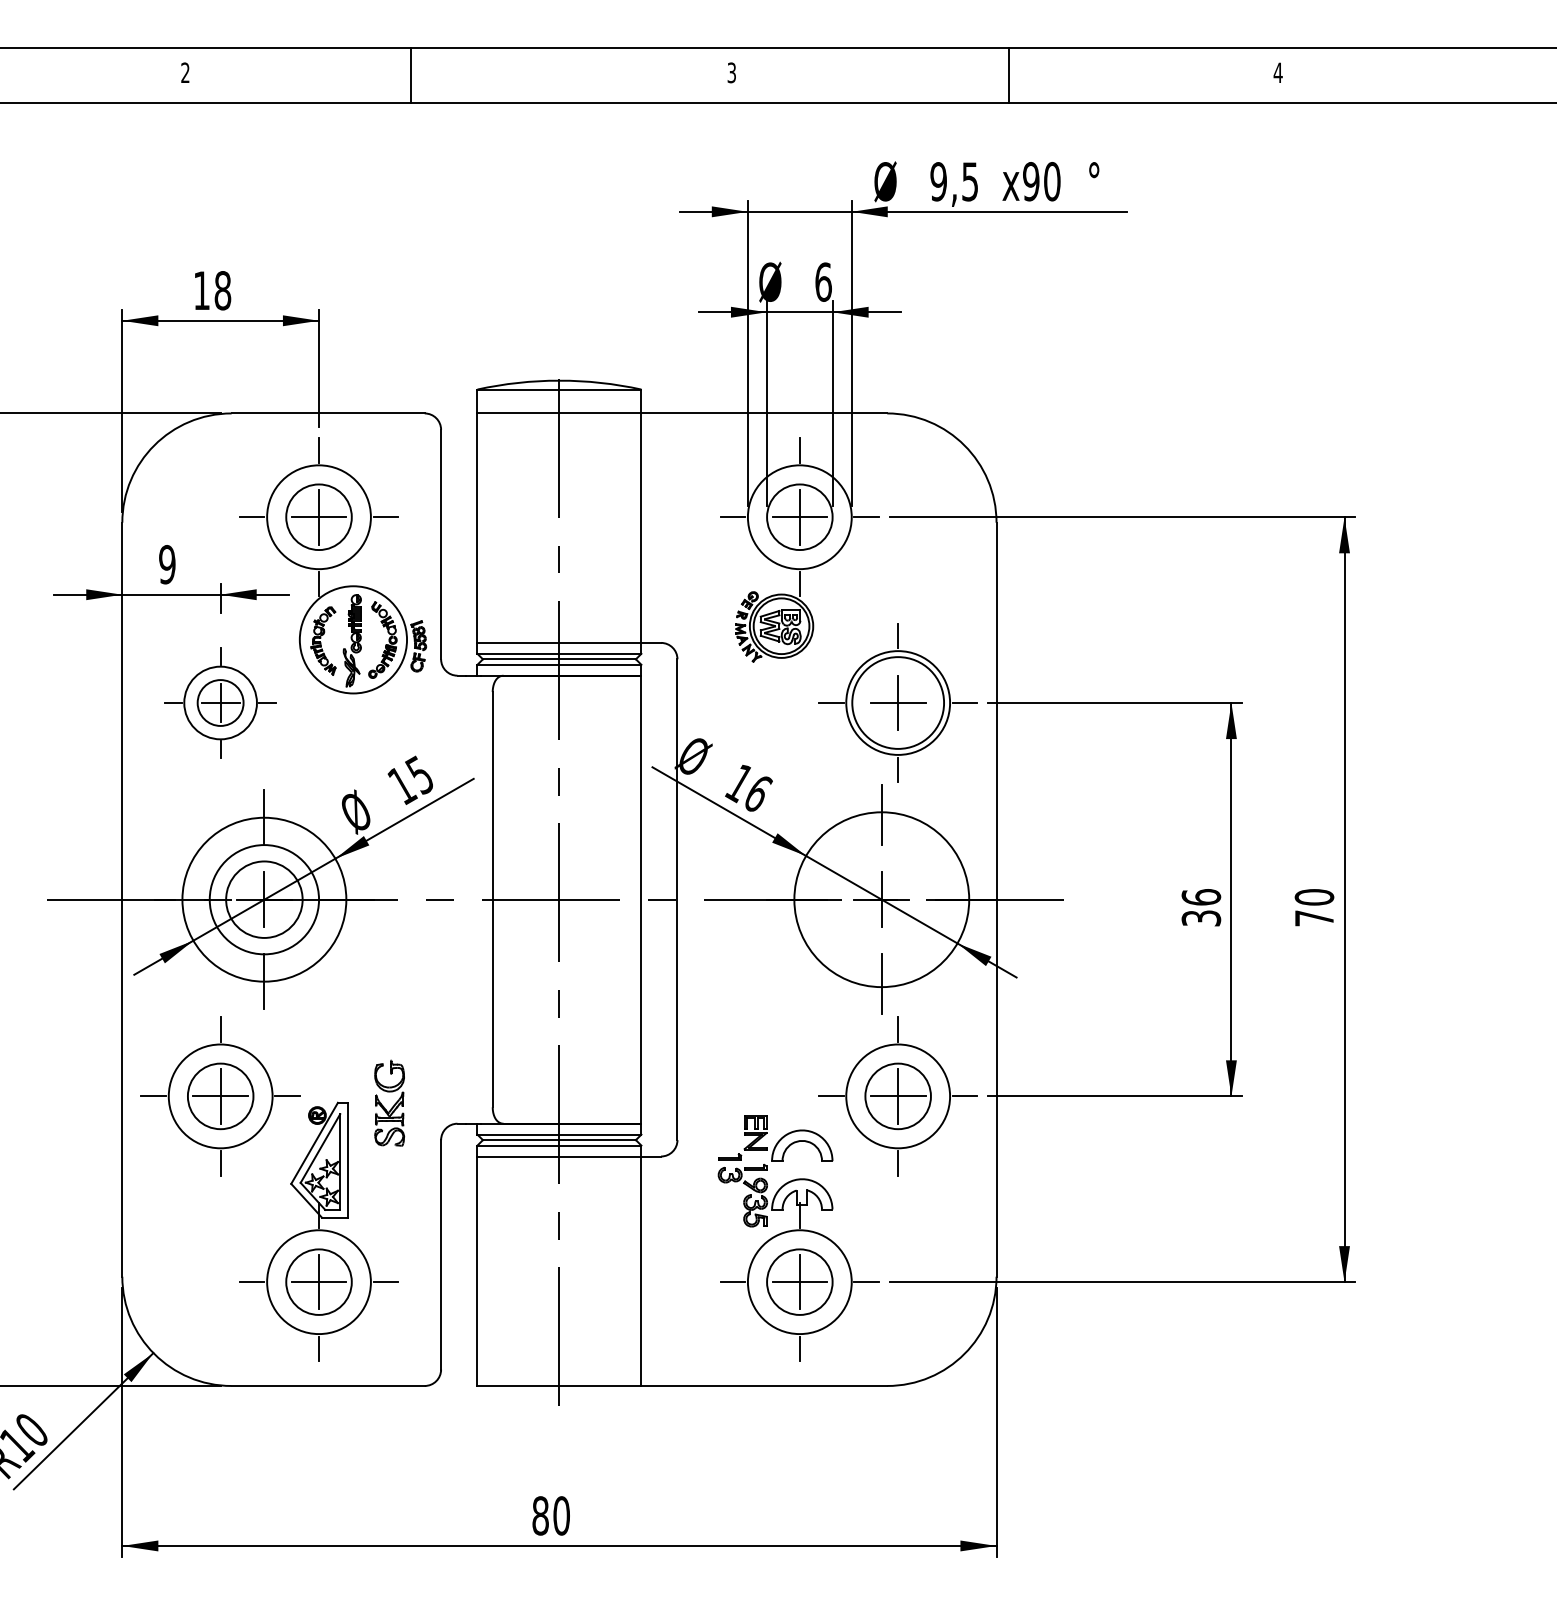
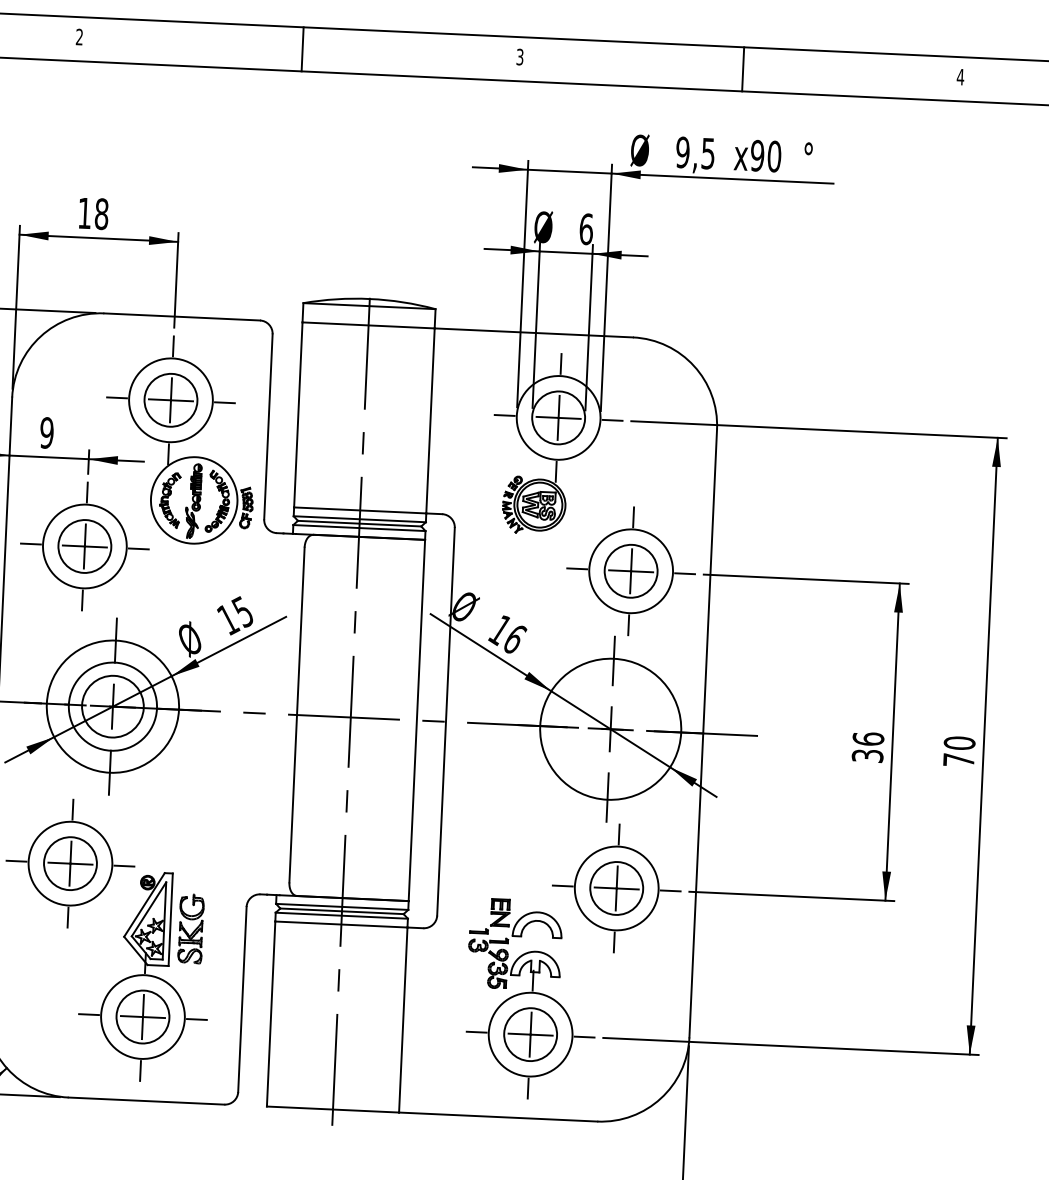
line: (411, 75) -> (302, 49), moved
part: (220, 702) -> (84, 546), size x1.43
circle: (897, 702) -> (630, 570), size x0.71
part: (389, 1102) -> (191, 928), moved

